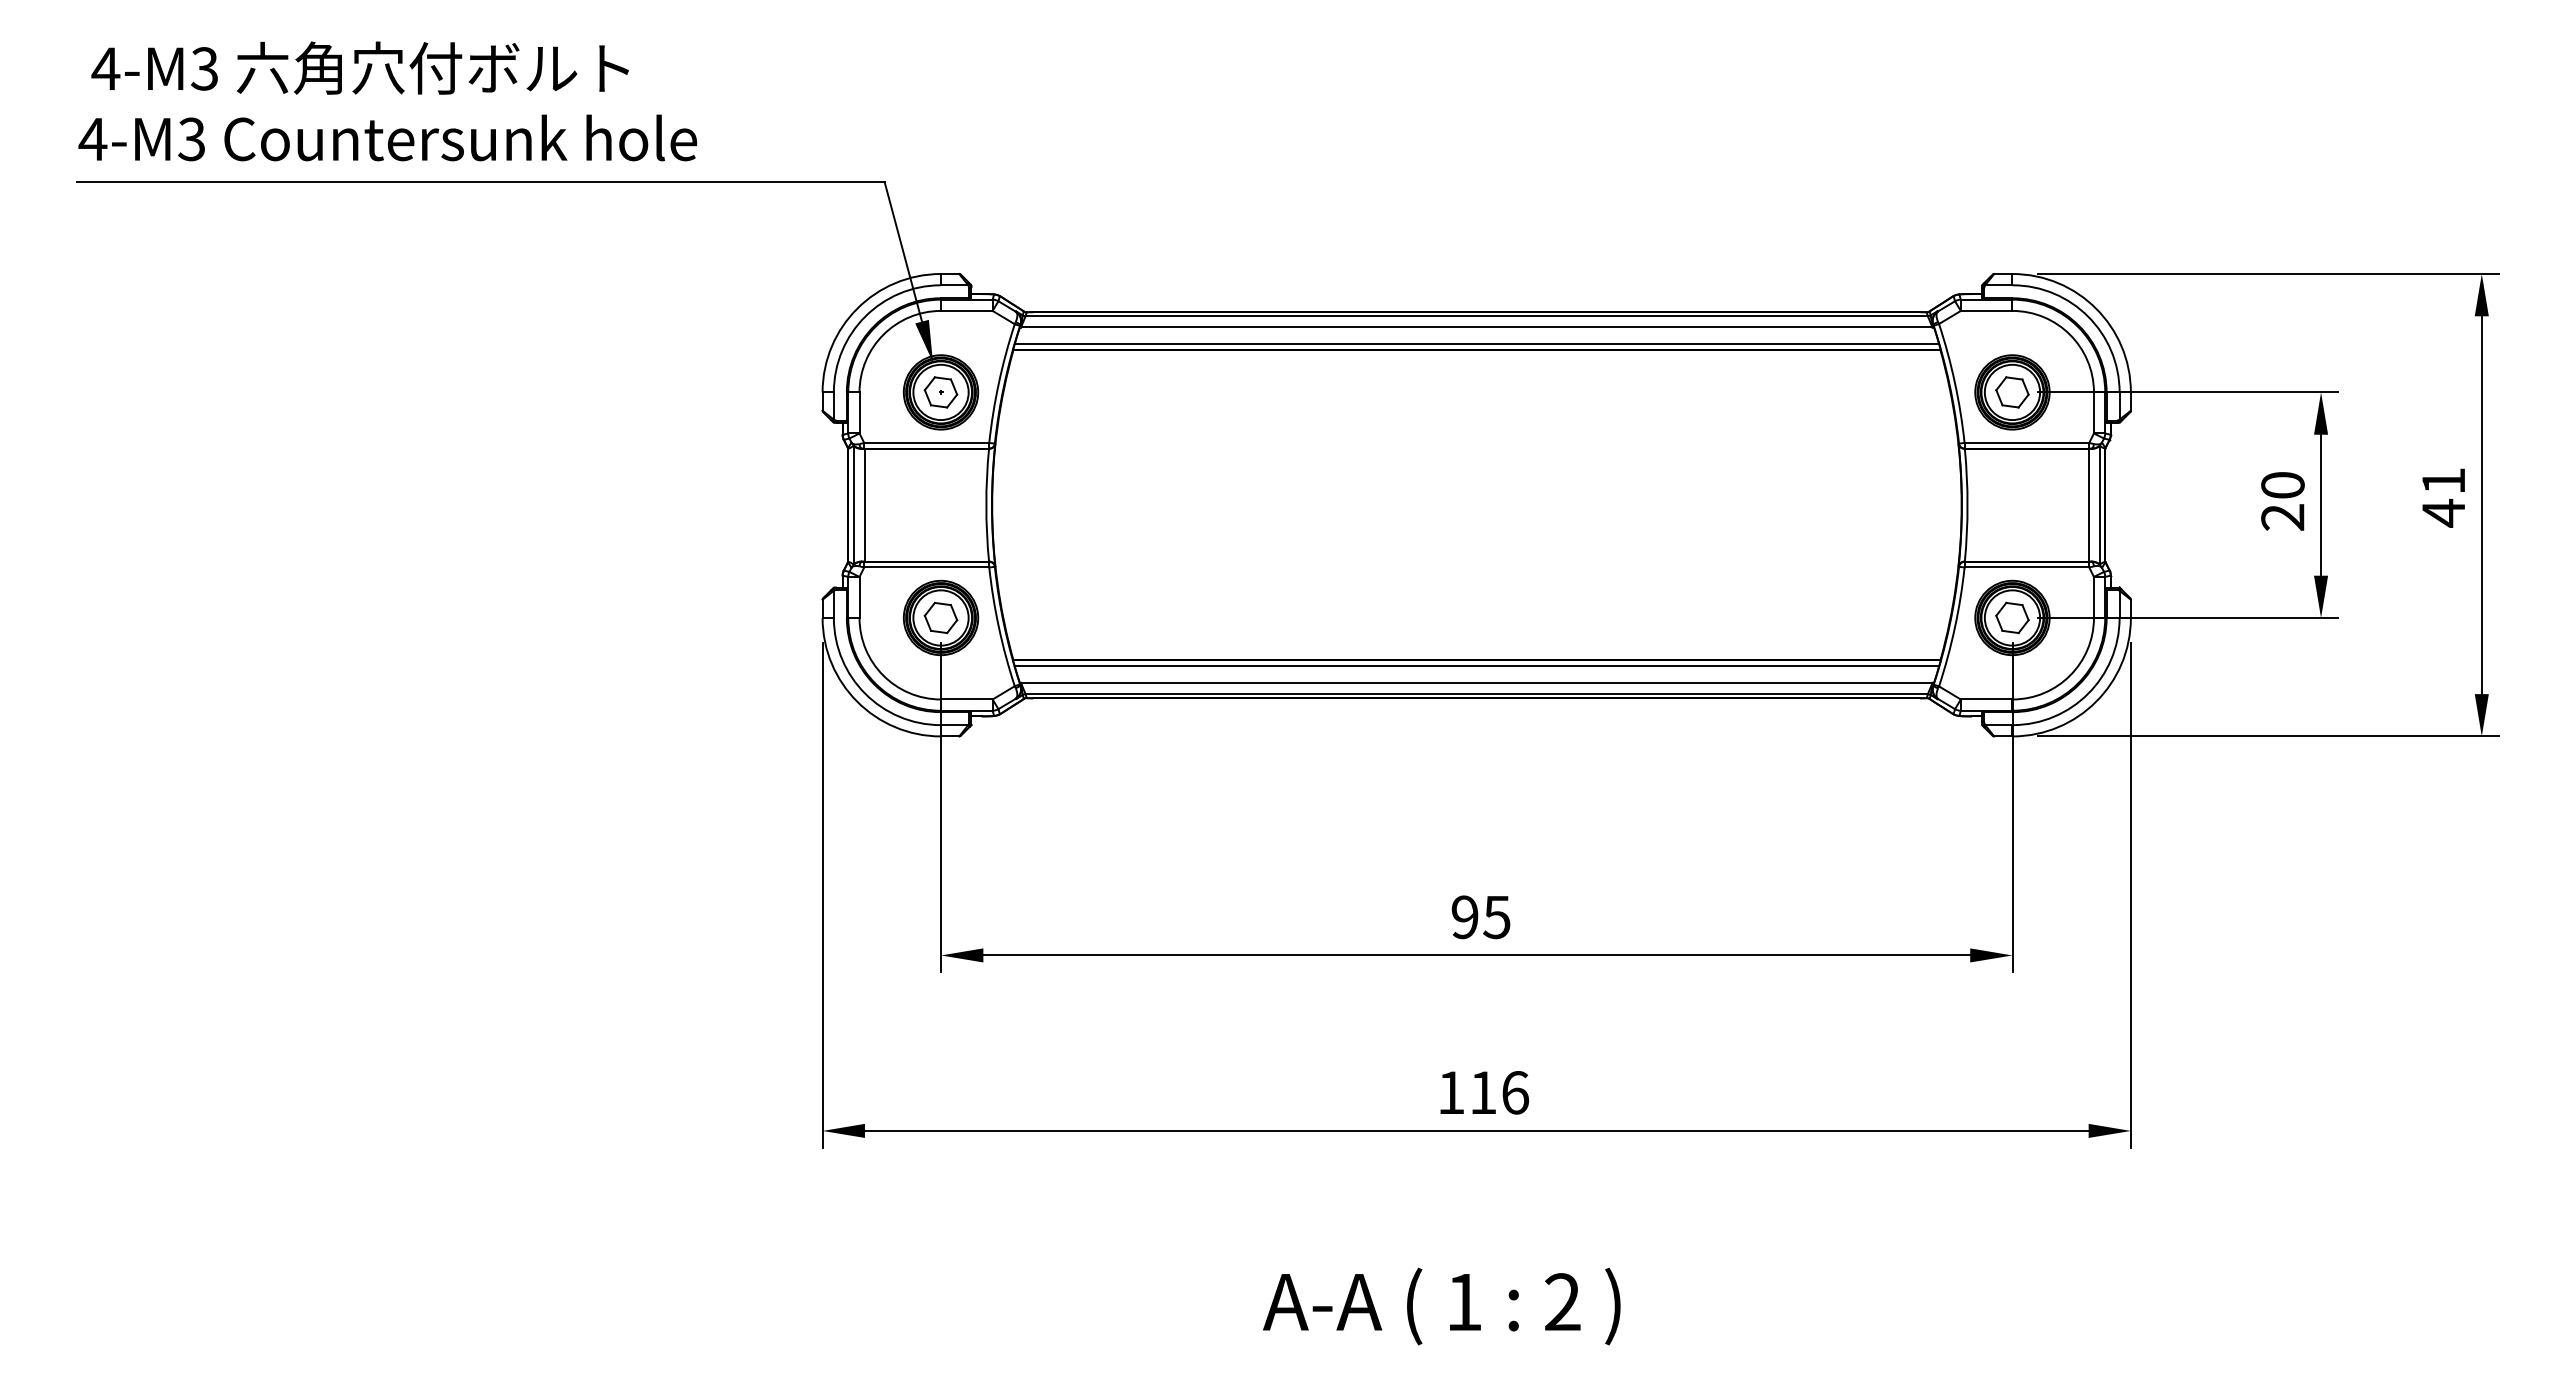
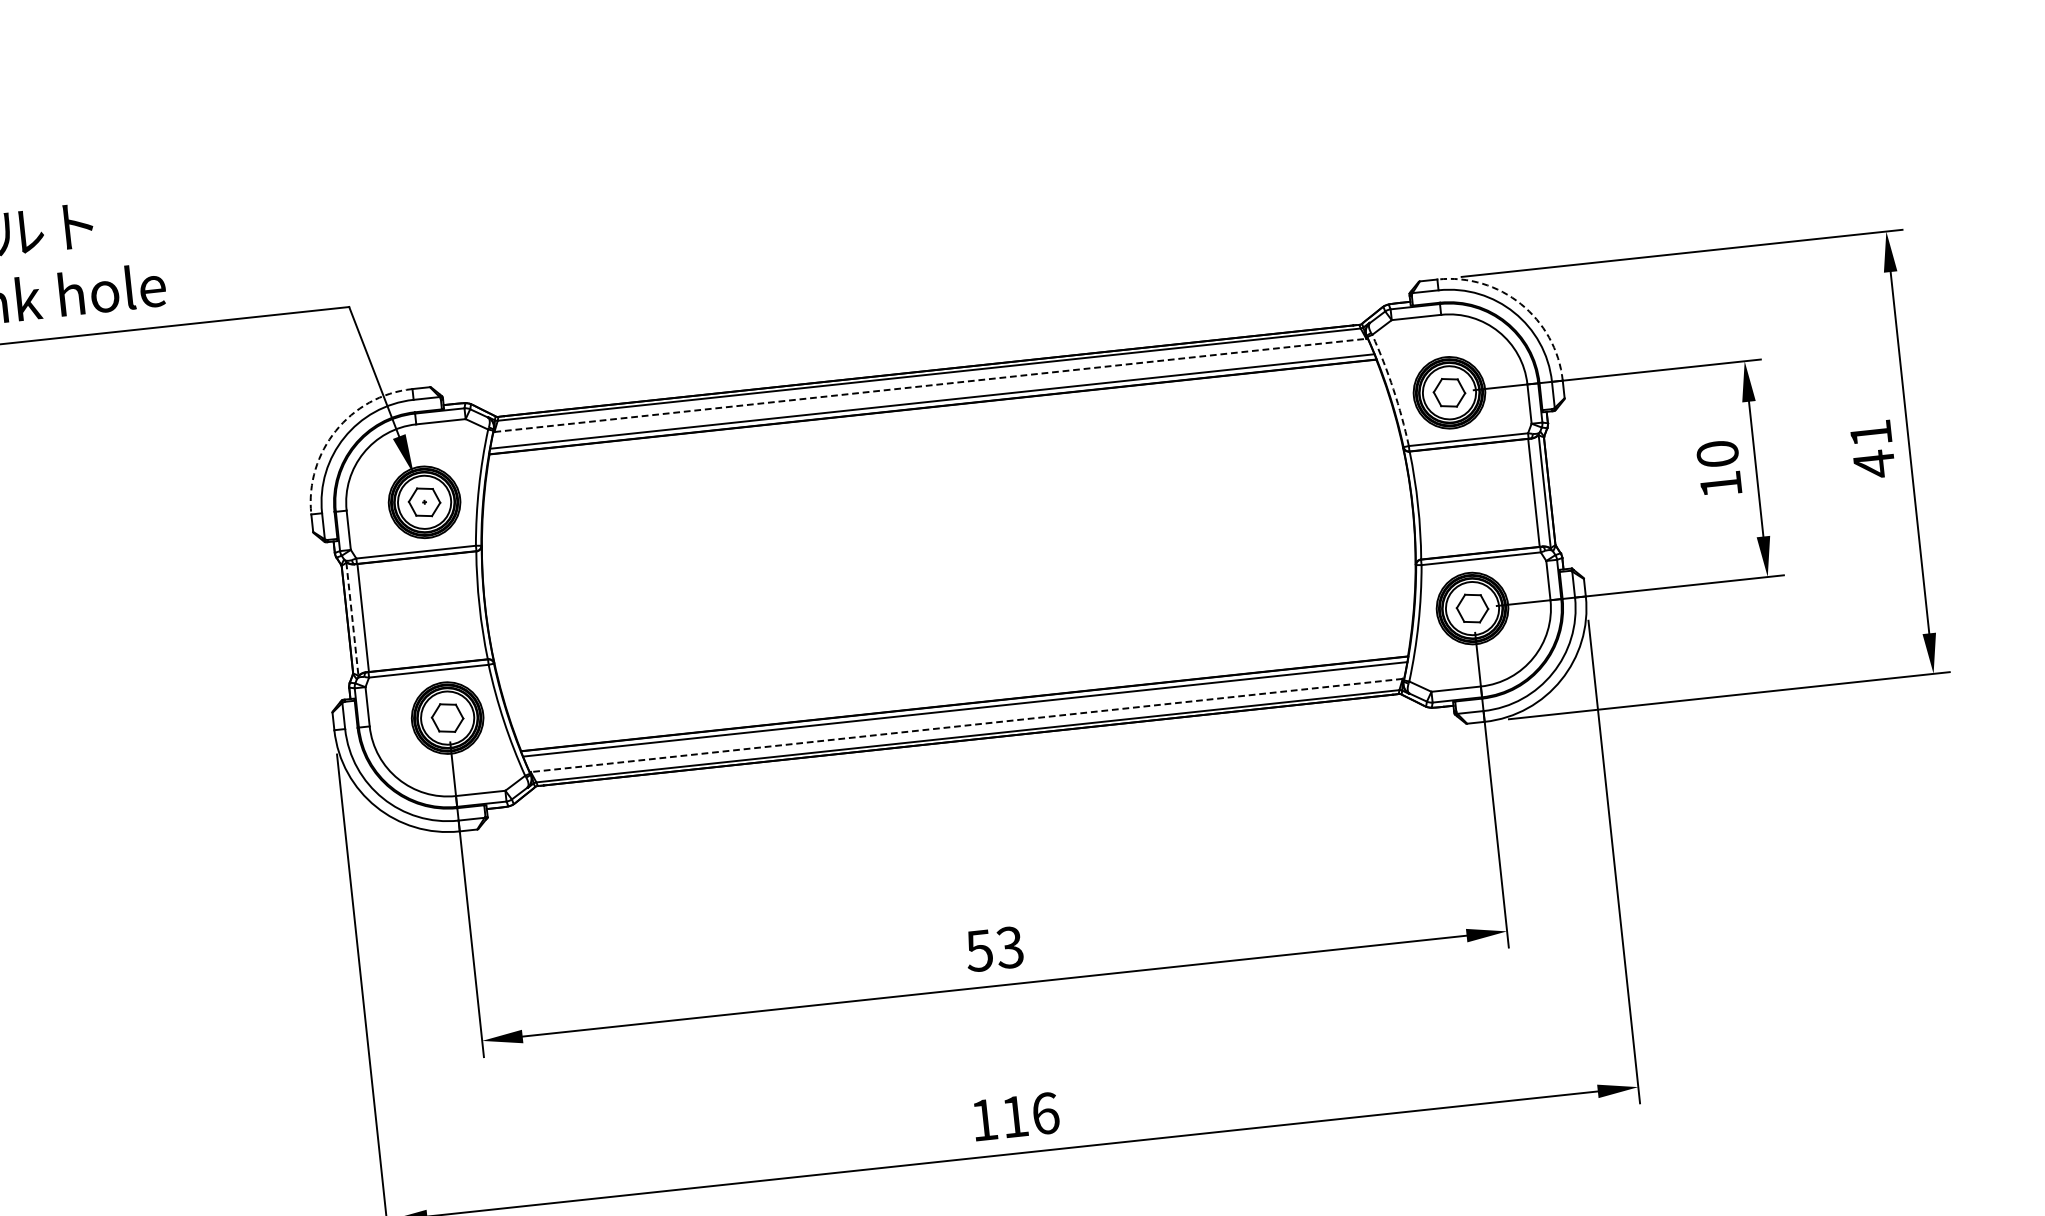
arc: (857, 308) -> (336, 430), solid -> dashed
arc: (2096, 308) -> (1521, 303), solid -> dashed
line: (1476, 327) -> (930, 385), solid -> dashed
arc: (1954, 382) -> (1393, 389), solid -> dashed
line: (853, 505) -> (352, 619), solid -> dashed
text: (2282, 517) -> (1720, 484), 20 -> 10
line: (1476, 682) -> (966, 725), solid -> dashed
text: (1480, 917) -> (994, 949), 95 -> 53

